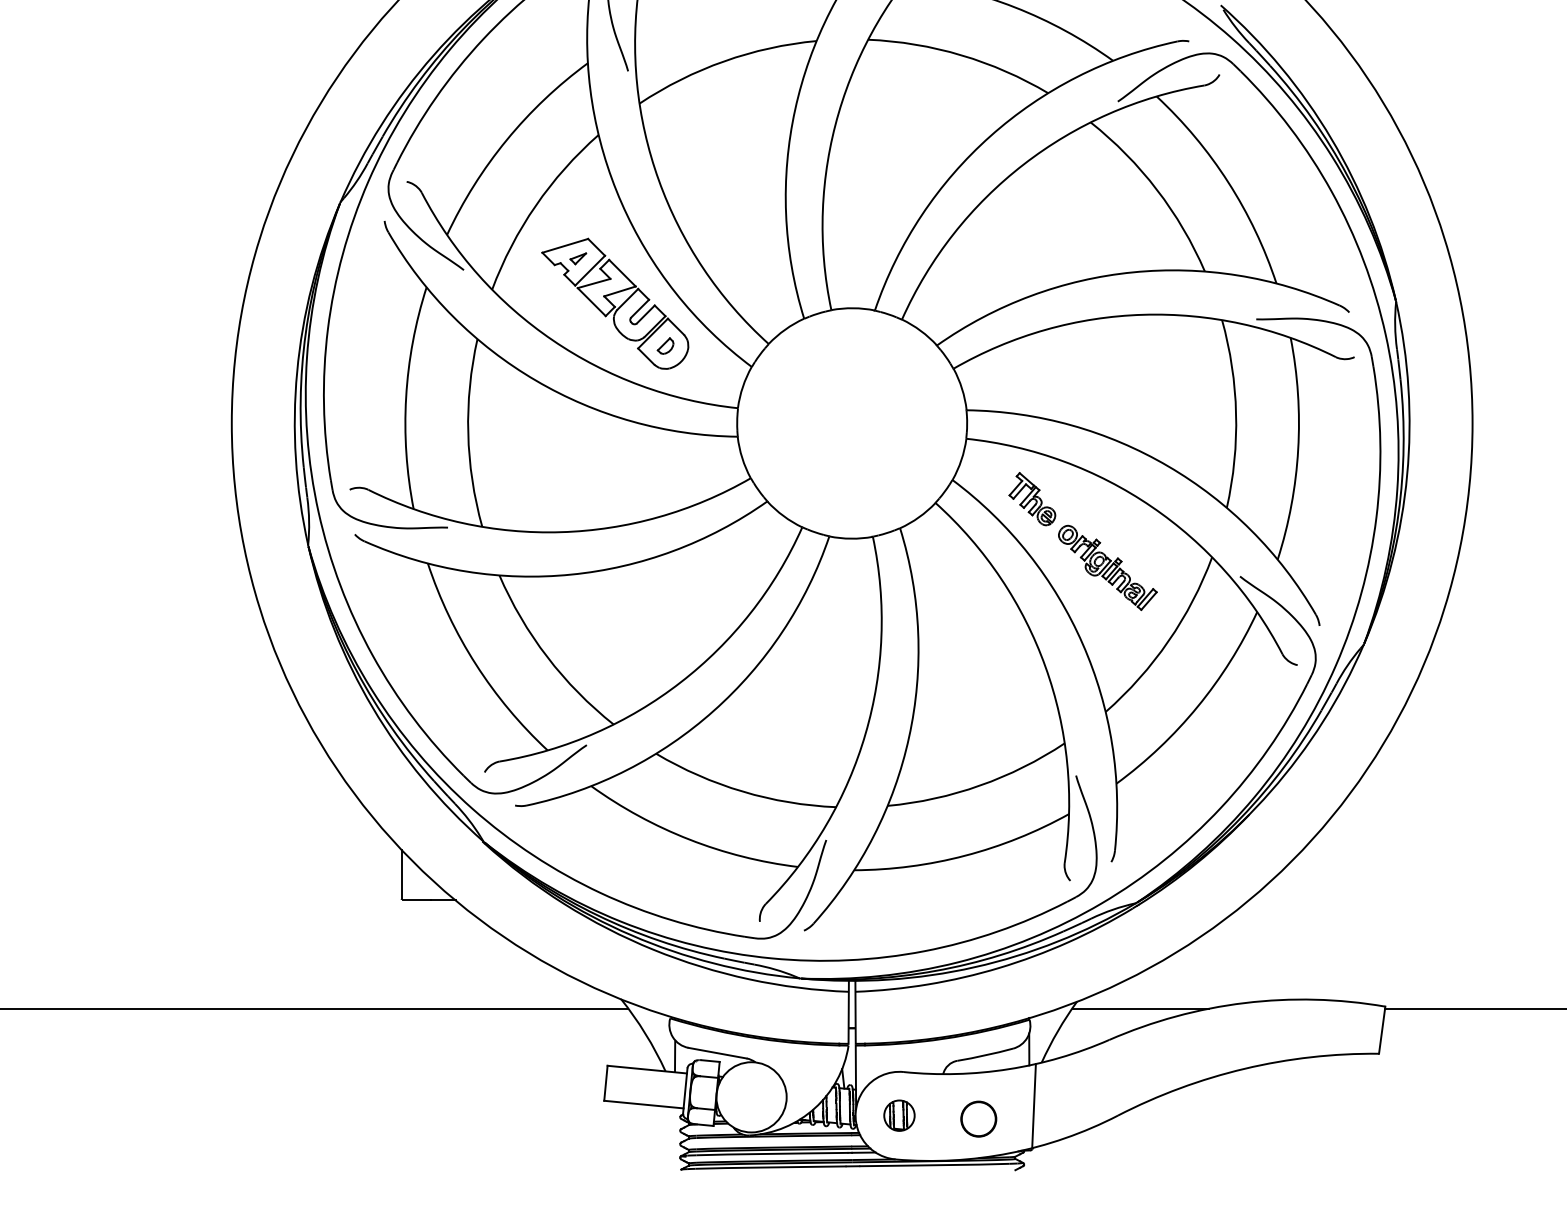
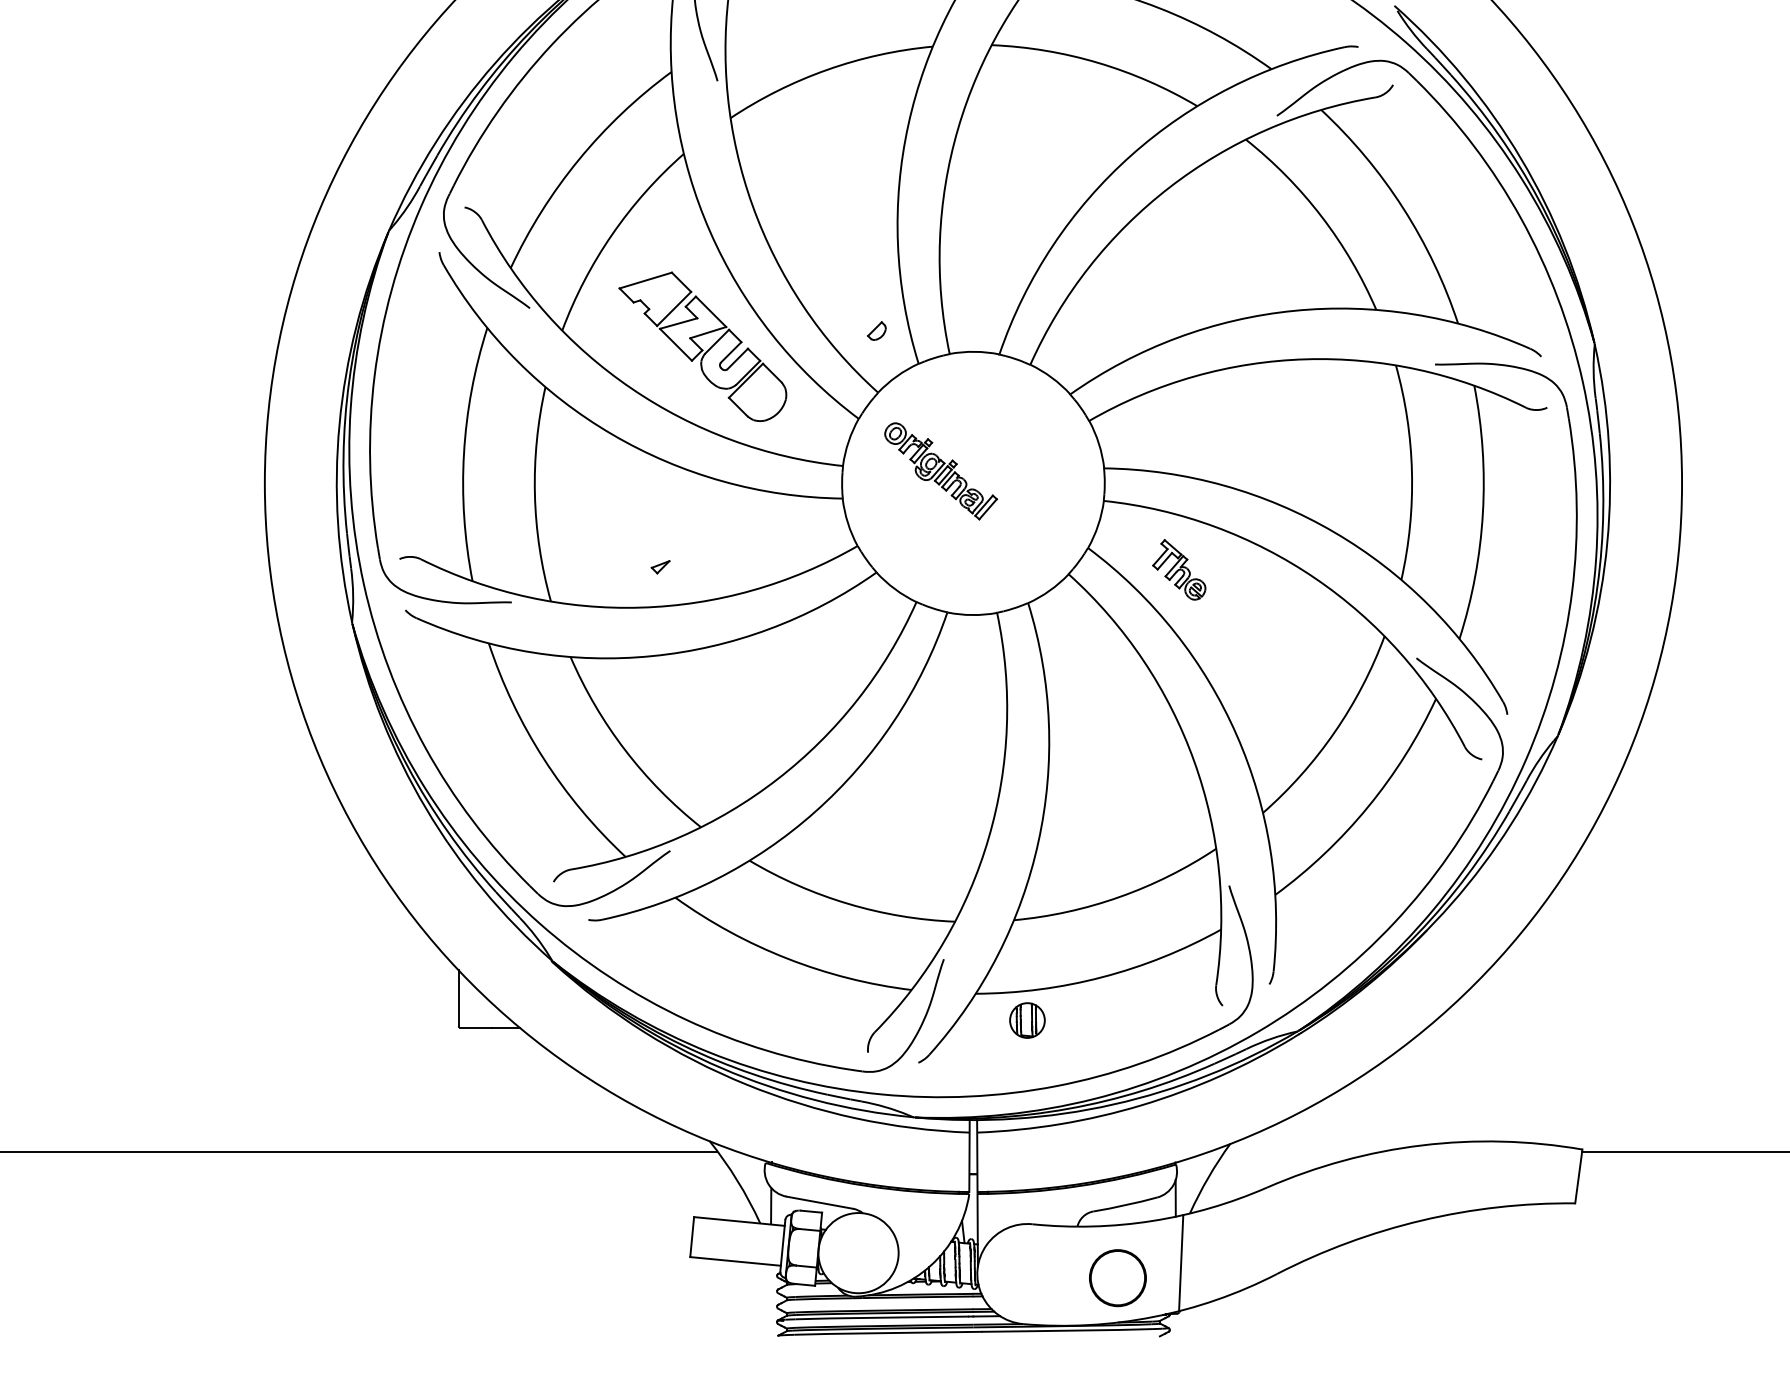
part: (578, 258) -> (660, 566), moved
part: (665, 345) -> (876, 330), moved
part: (1107, 567) -> (940, 470), moved
line: (1140, 1008) -> (1302, 1151), removed
part: (899, 1115) -> (1027, 1020), moved
circle: (978, 1118) -> (1117, 1277), size x1.4

